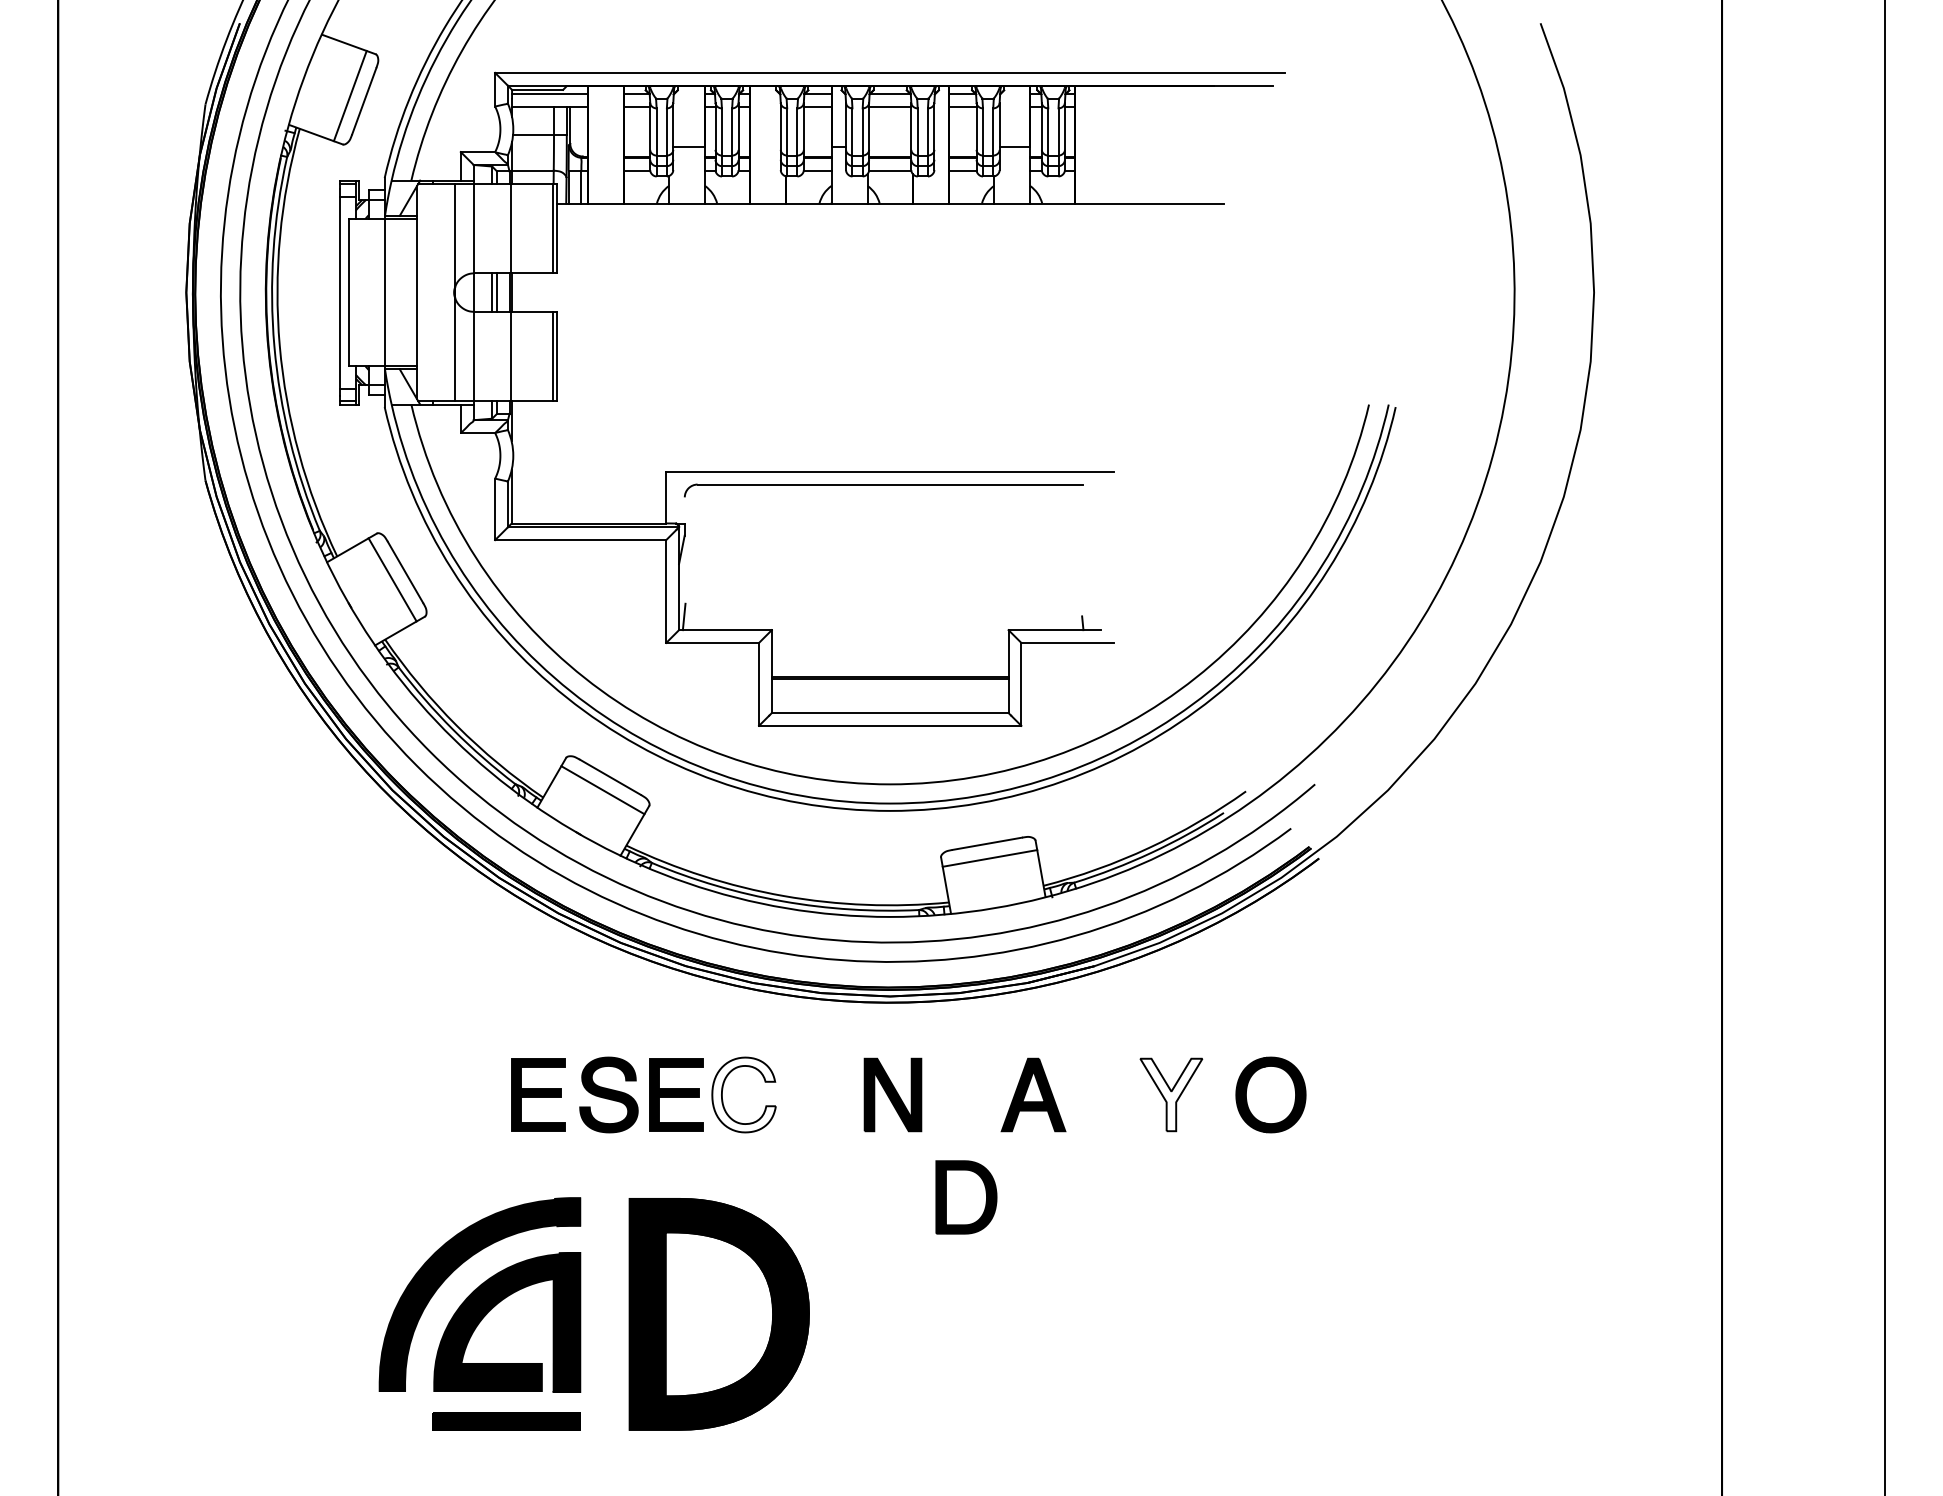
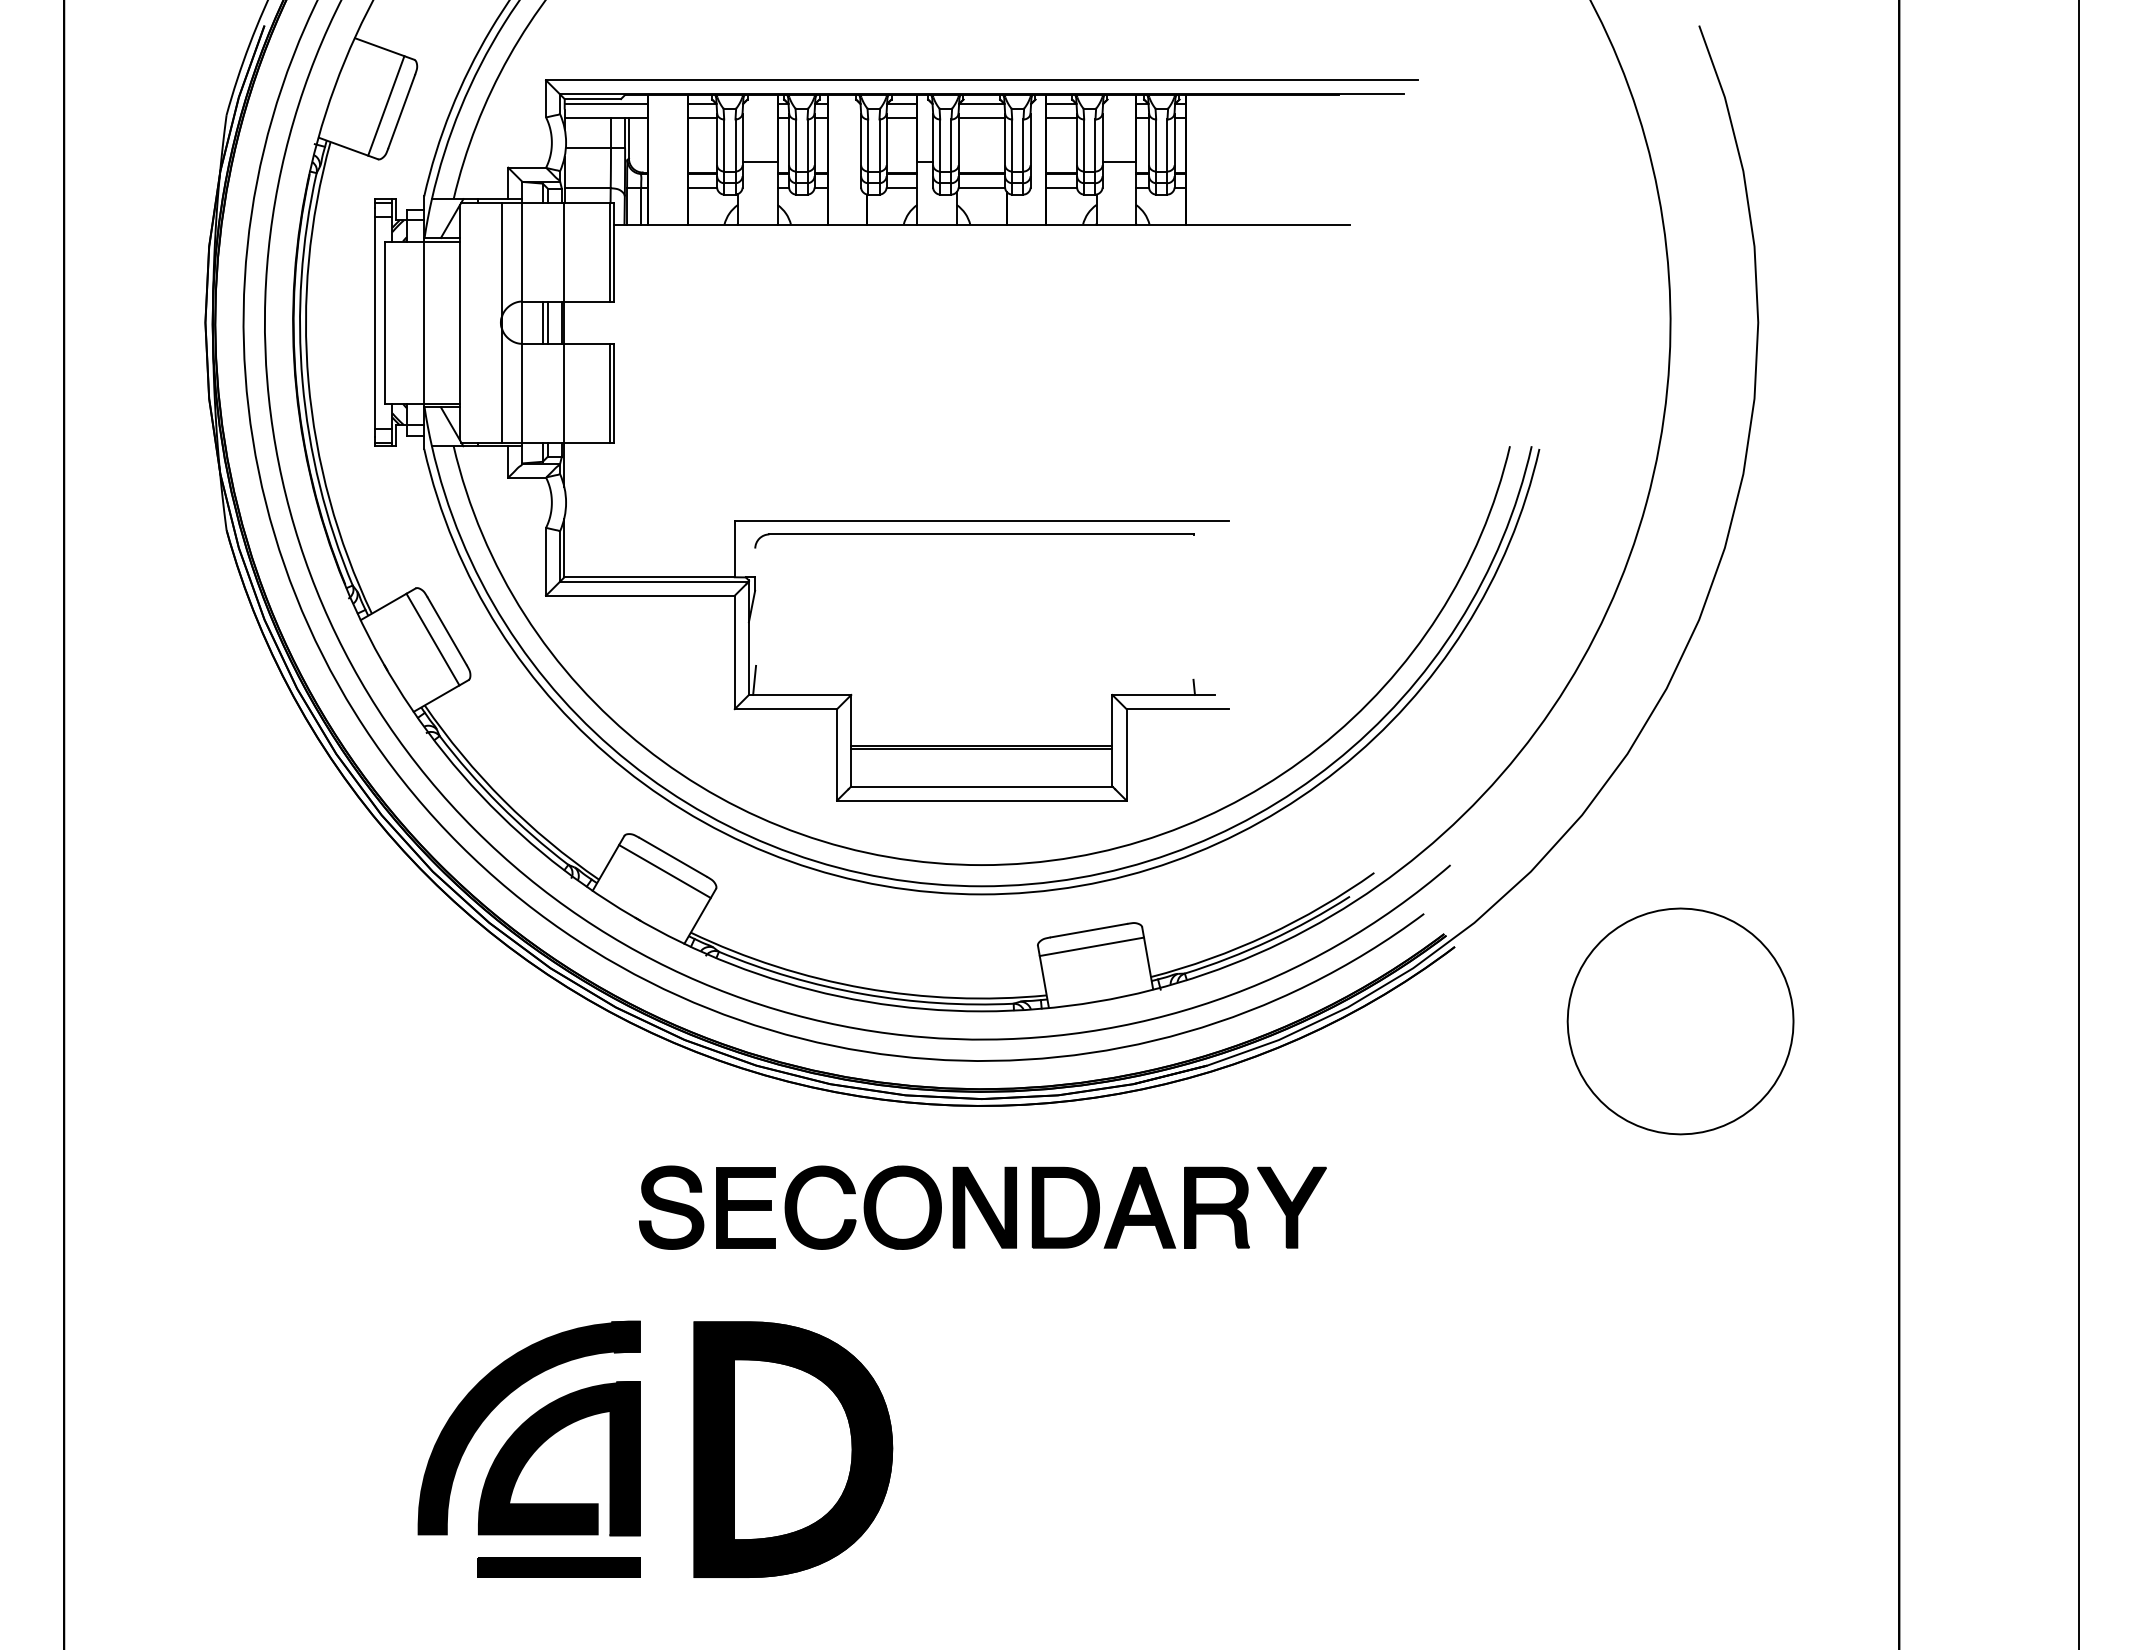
part: (1523, 926) -> (1680, 1021), added
part: (538, 1094) -> (593, 1207), removed
fill: (743, 1094) -> (820, 1207), added
part: (1102, 1094) -> (1216, 1207), added
fill: (1170, 1094) -> (1291, 1207), added
part: (1270, 1094) -> (902, 1207), moved
part: (966, 1197) -> (1065, 1207), moved

